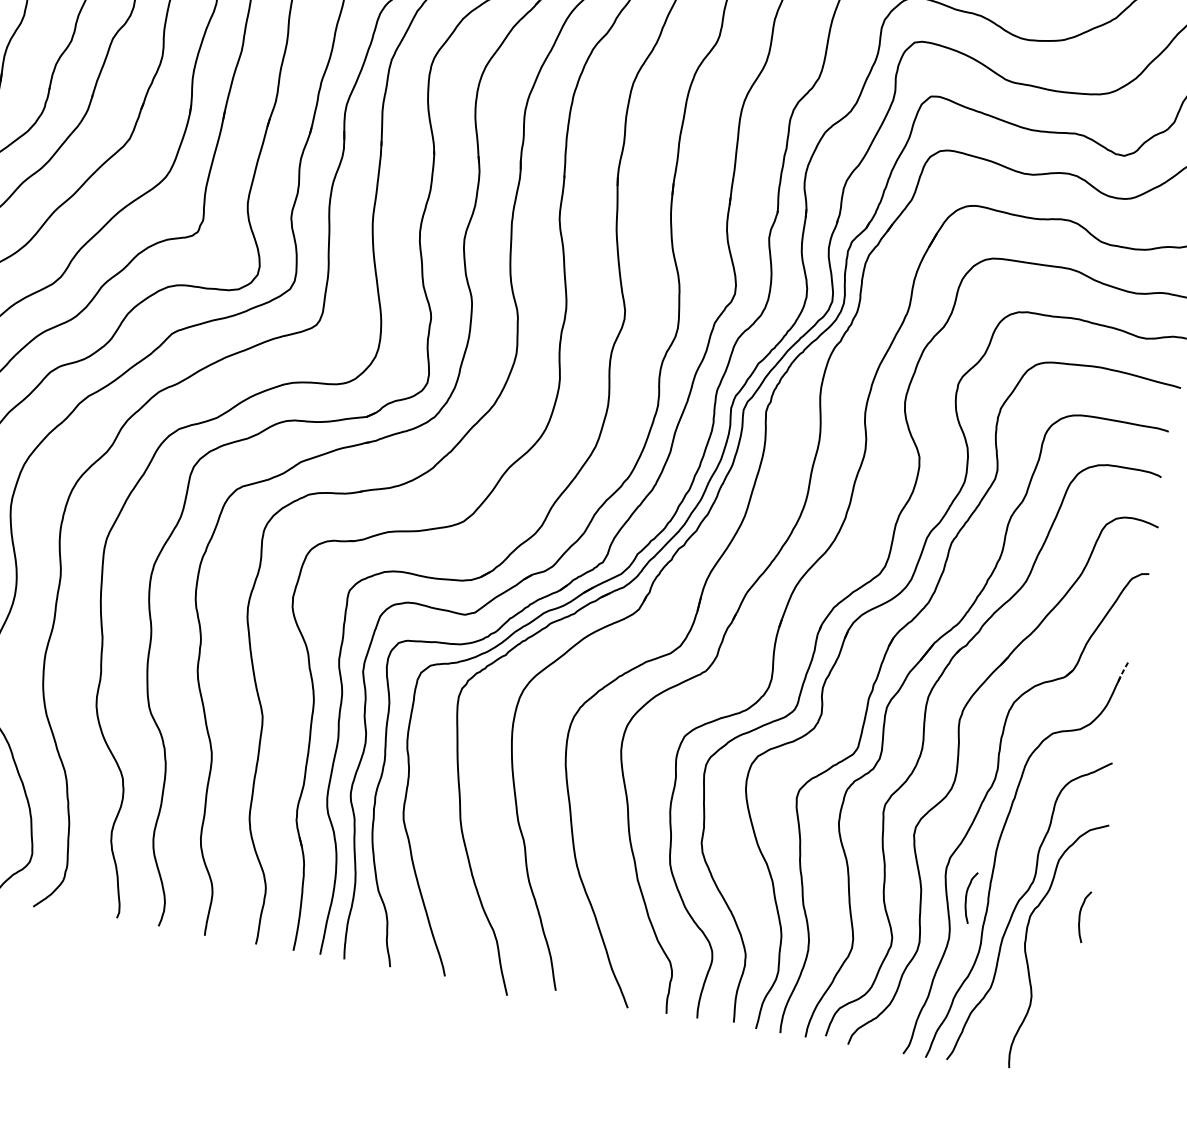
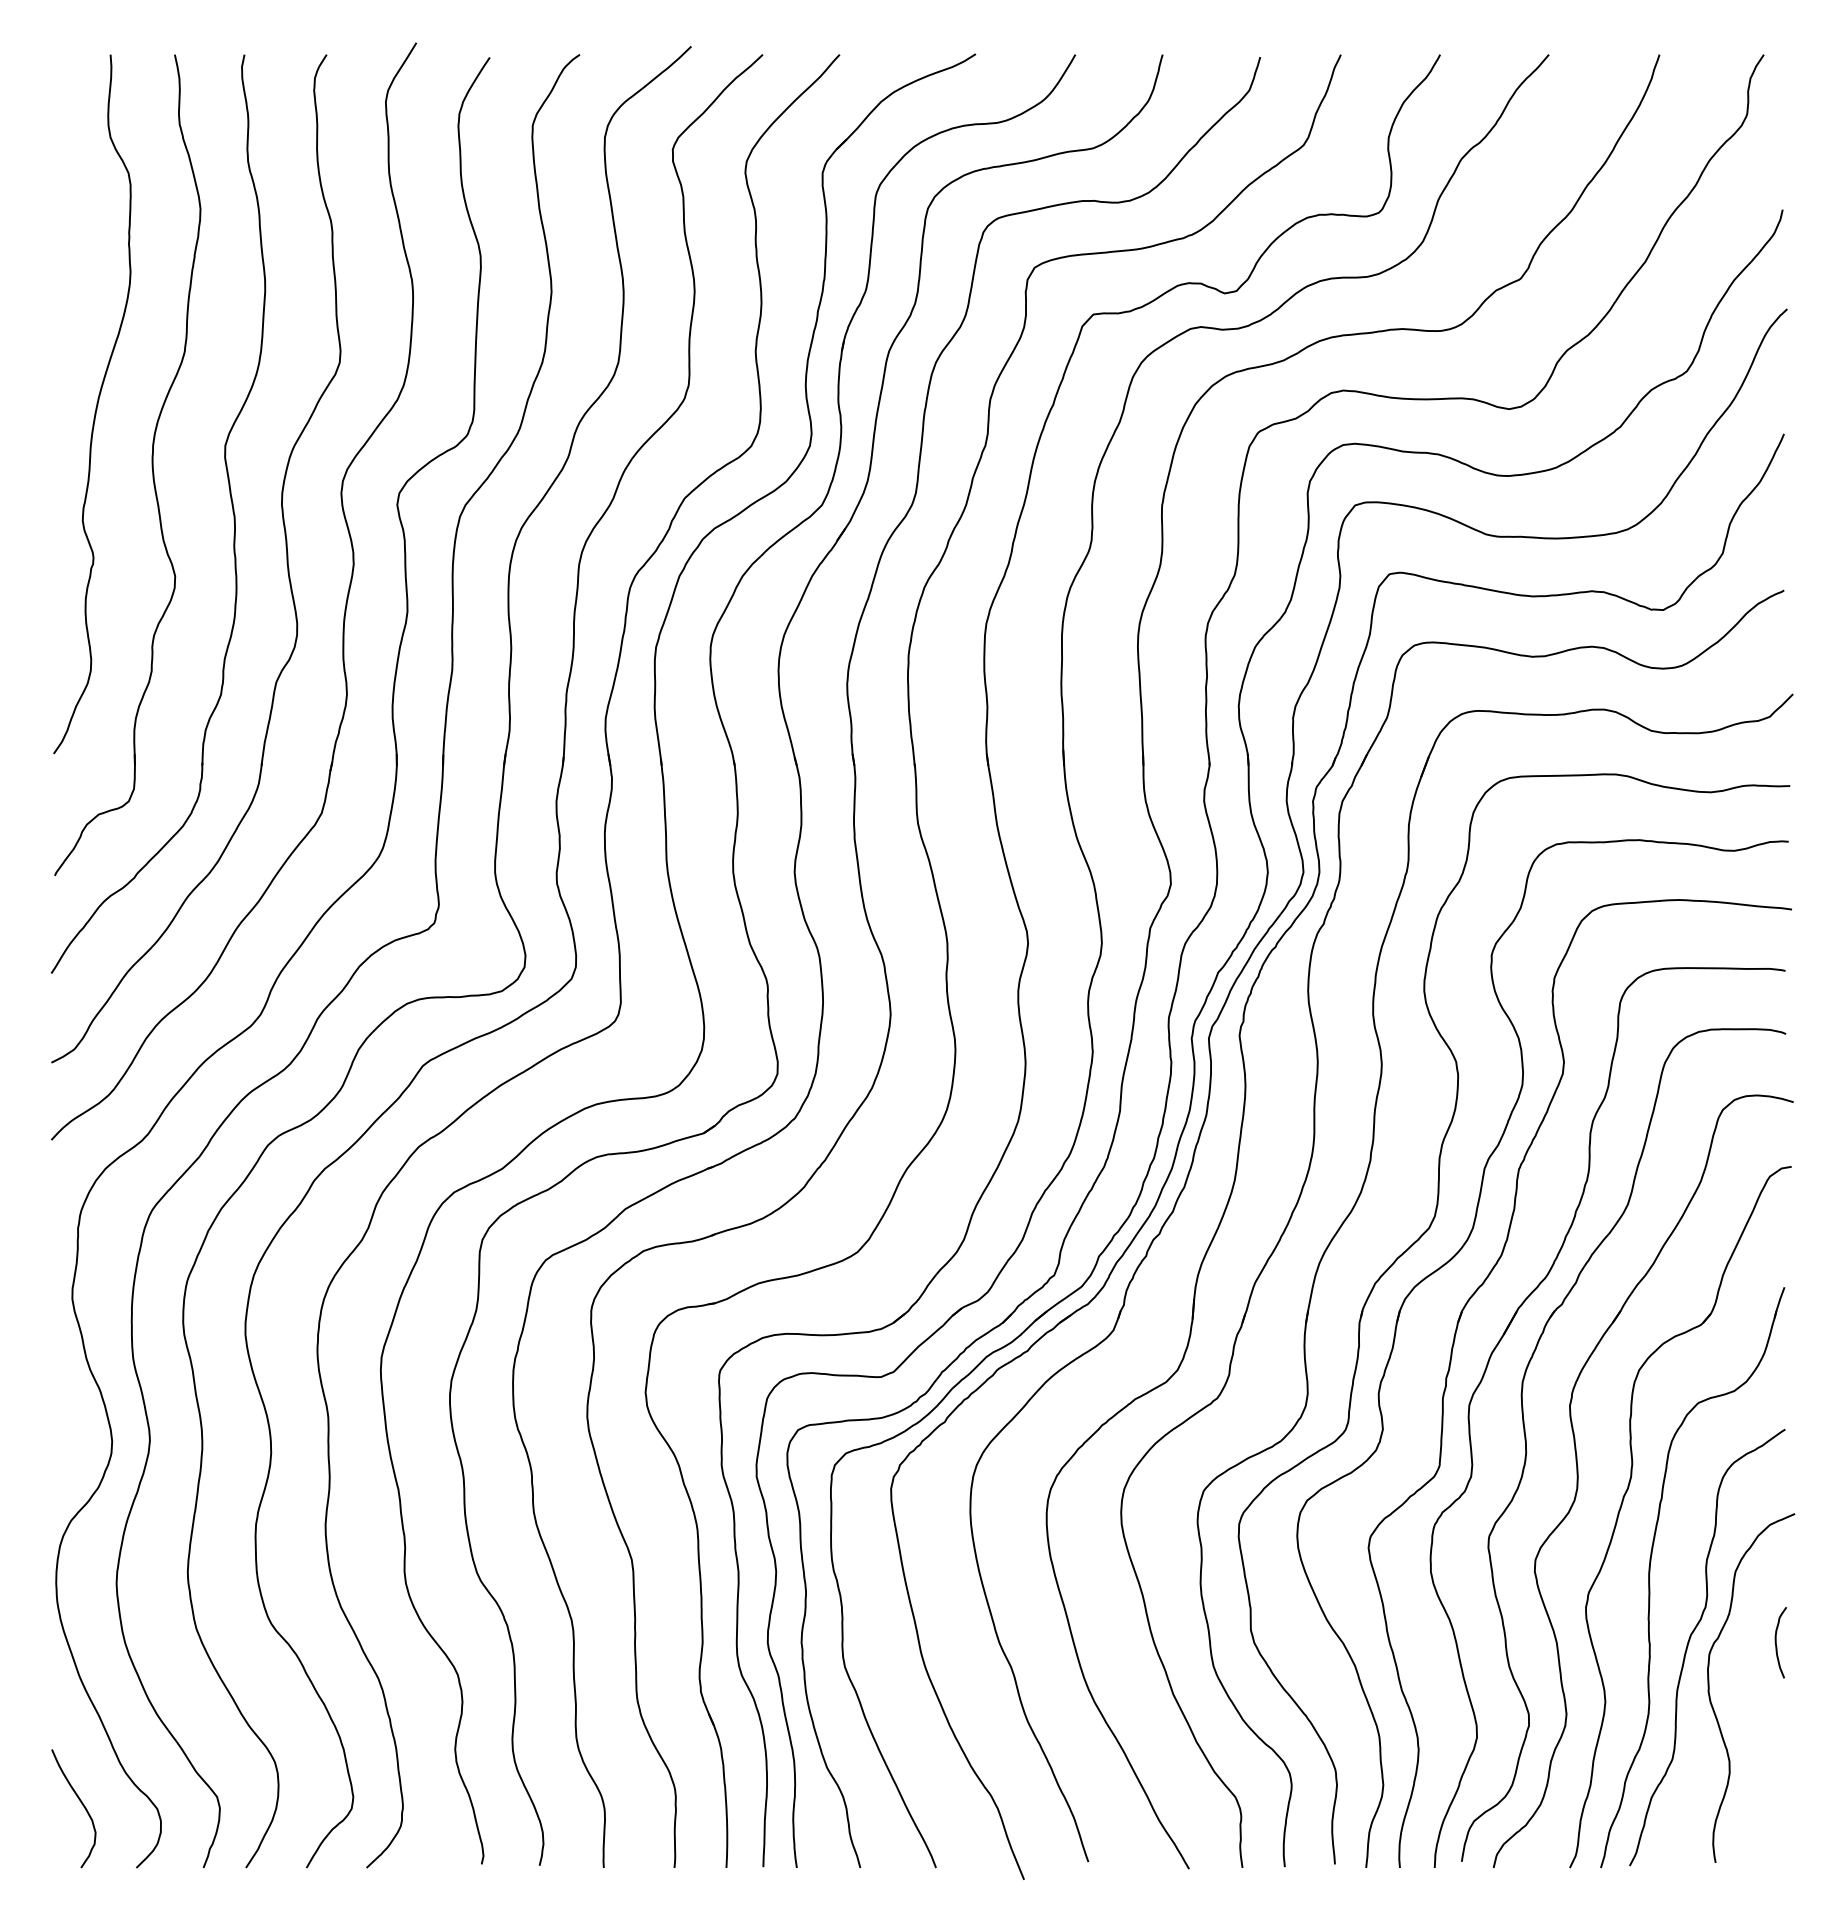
line: (1123, 670) -> (1779, 1302), dashed -> solid
curve: (966, 896) -> (1619, 1642), removed

